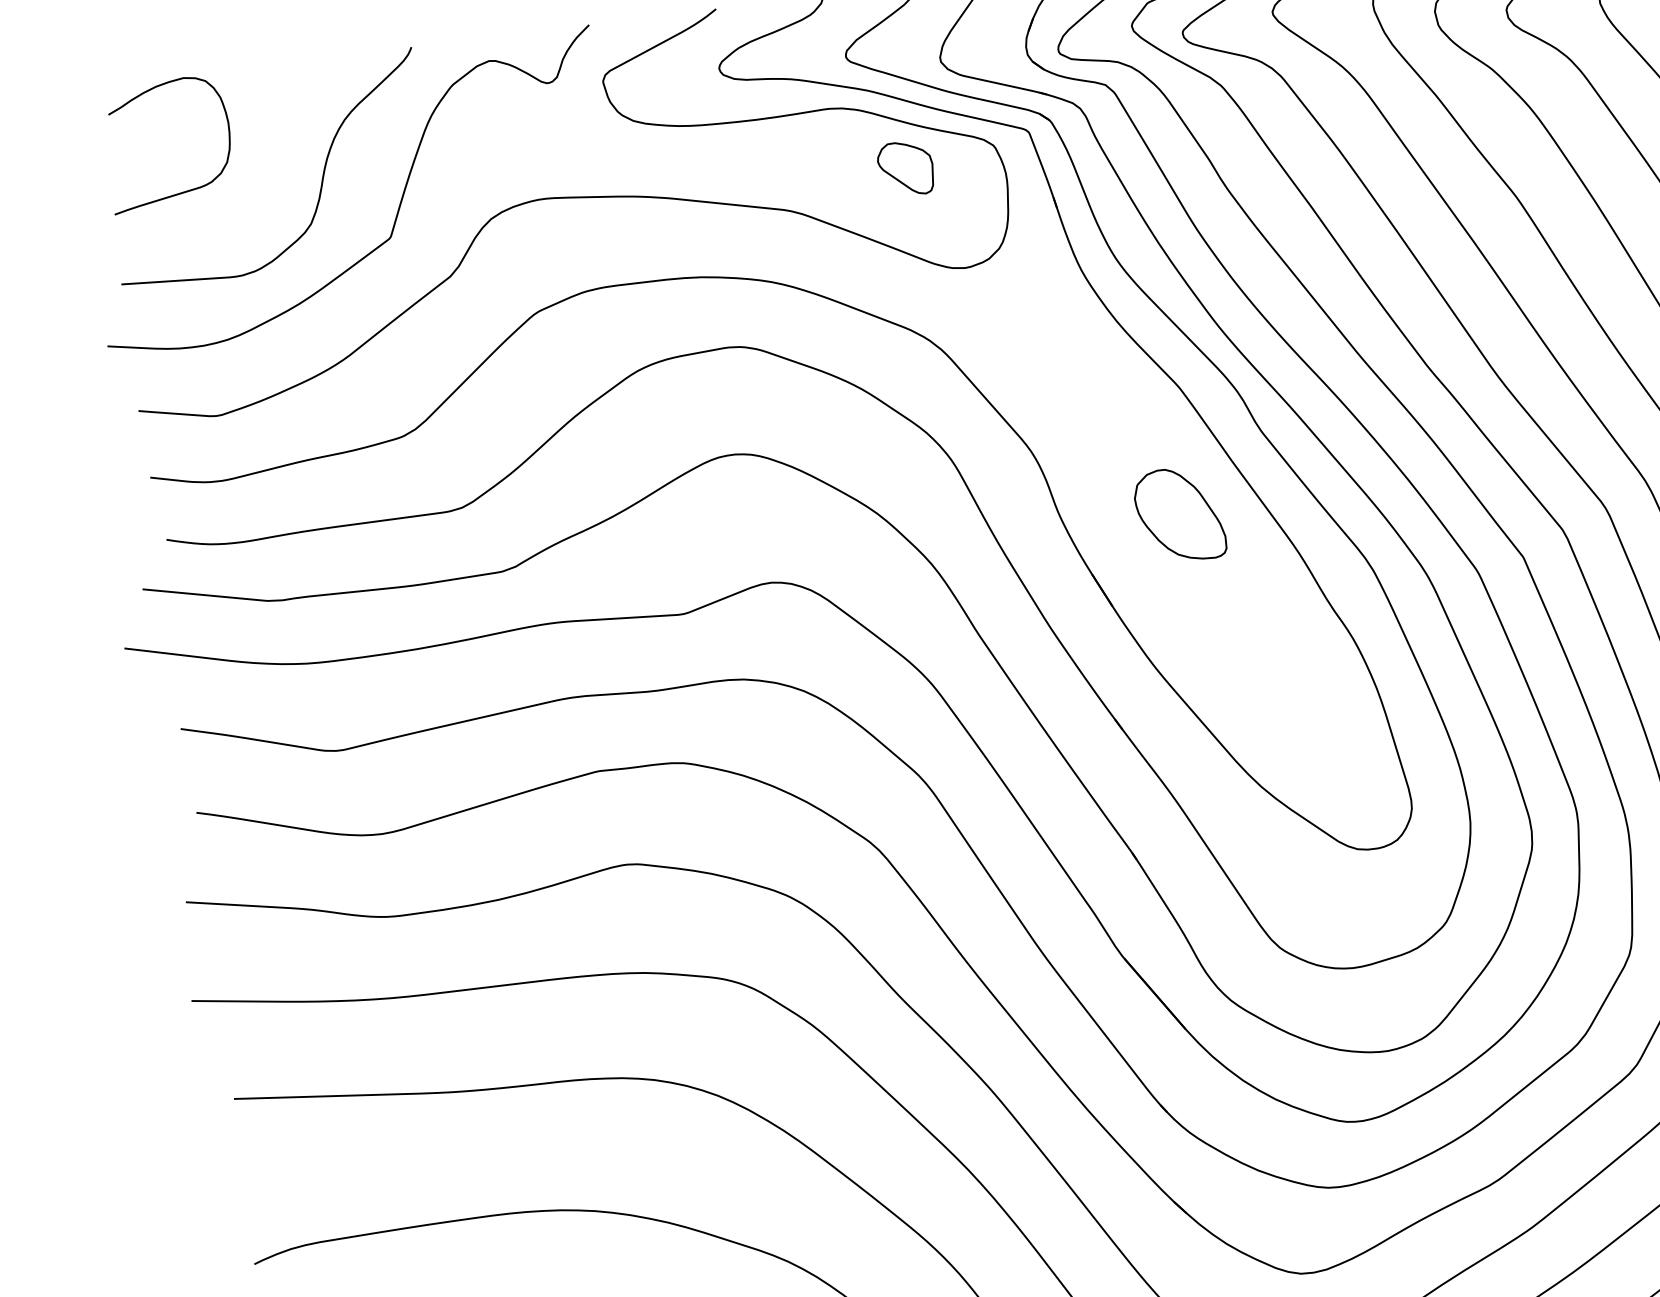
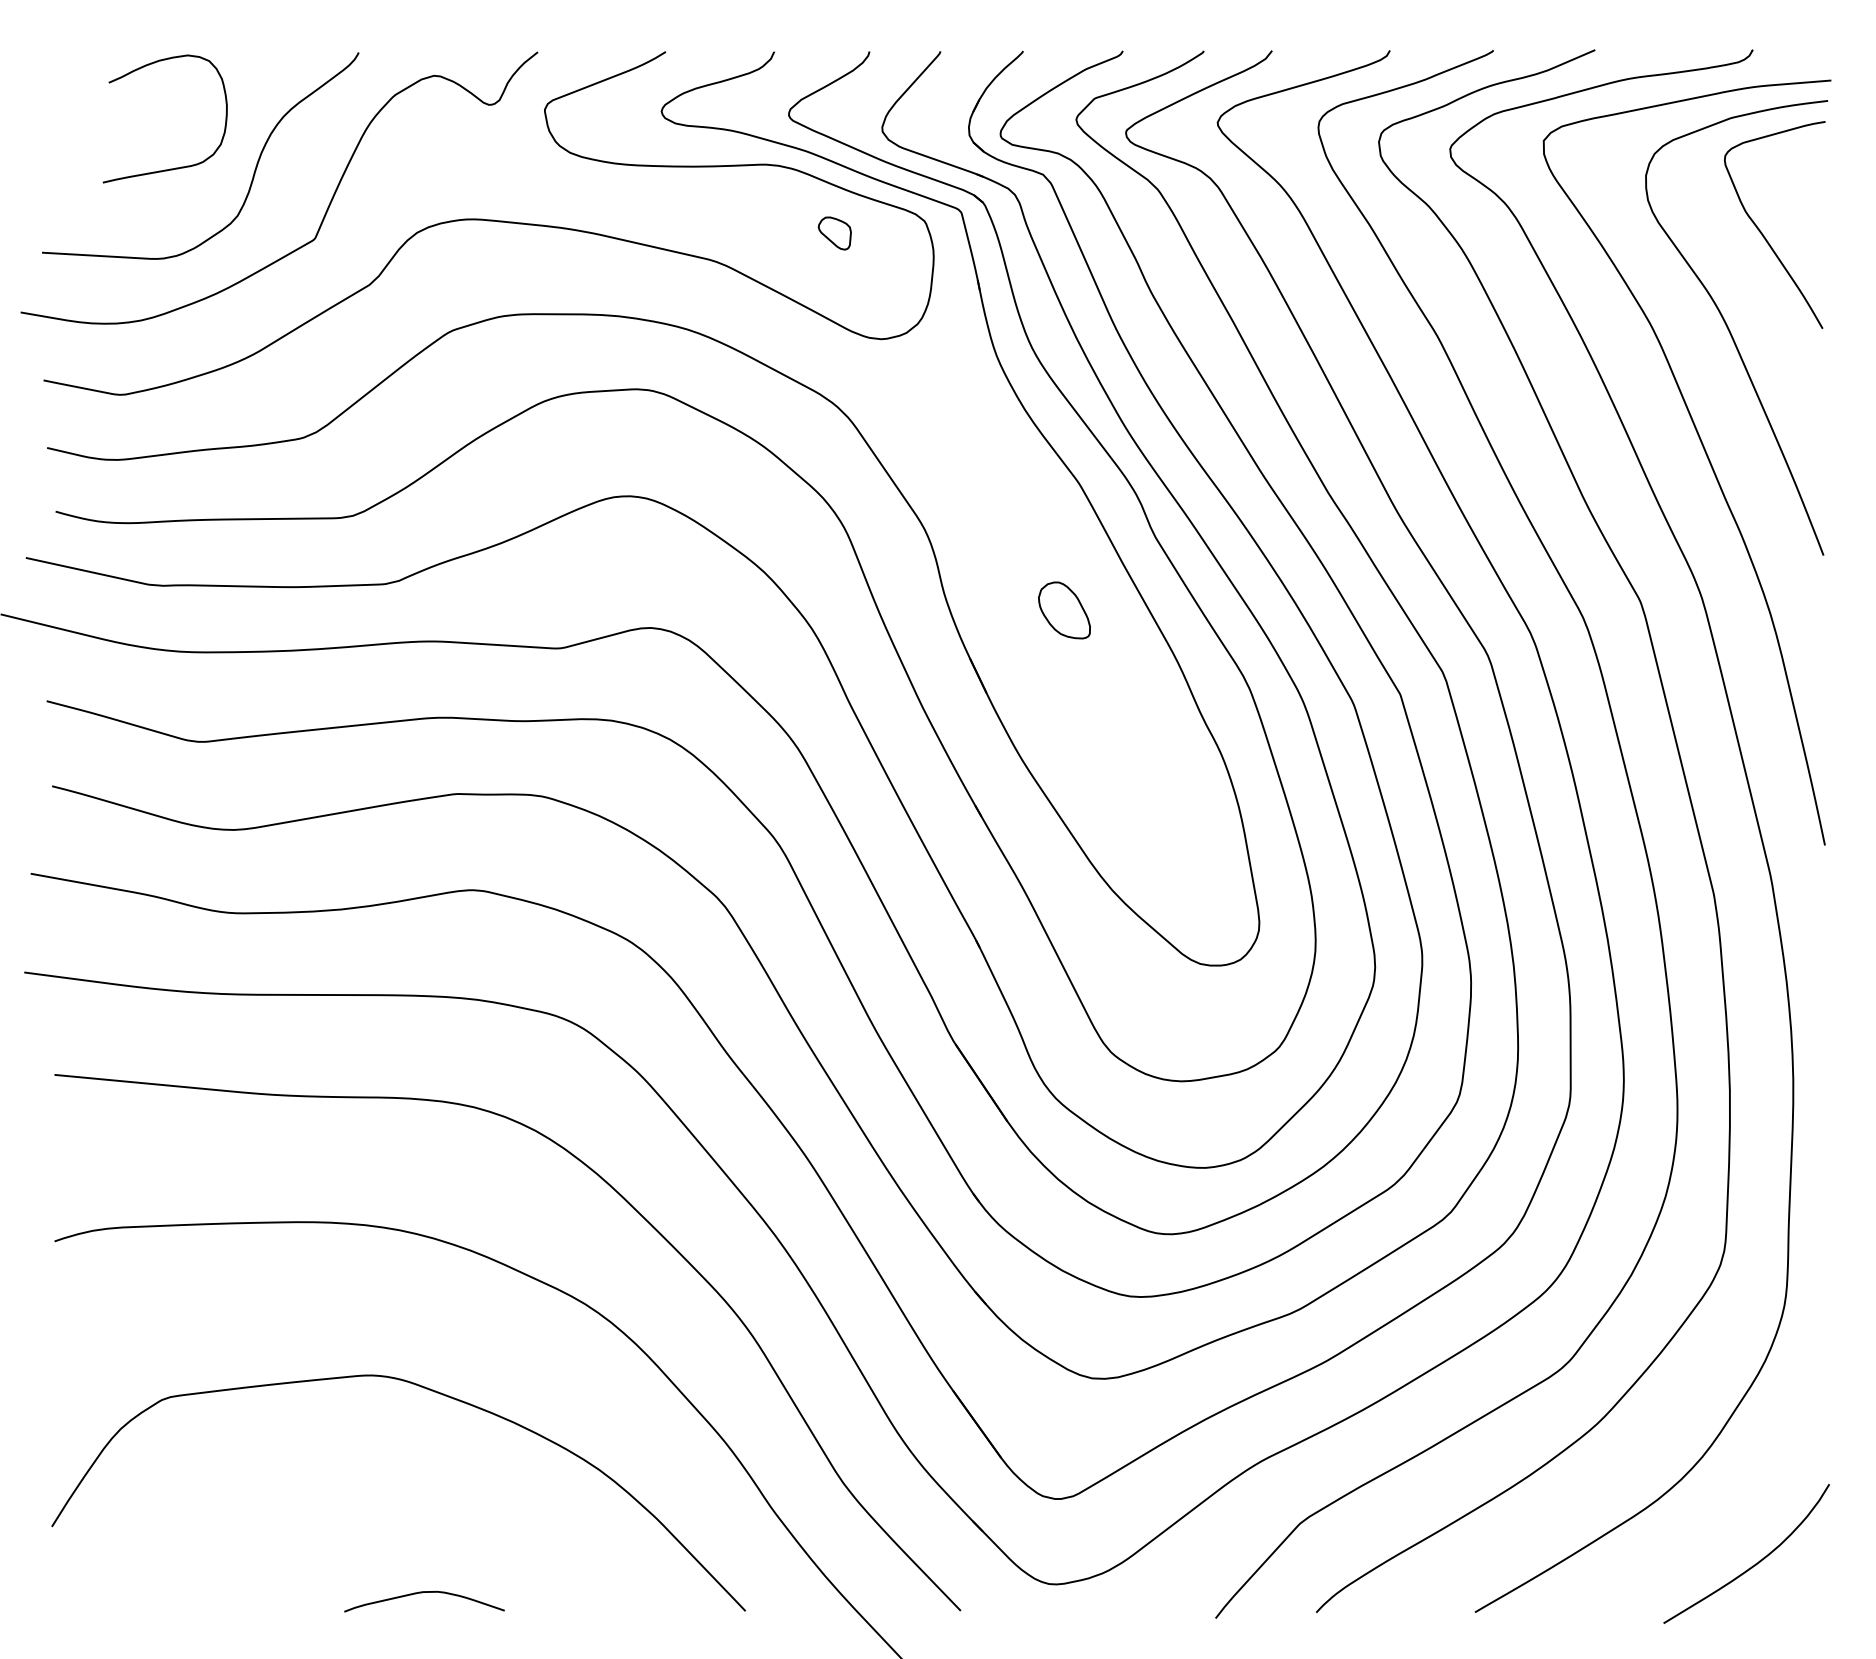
part: (905, 168) -> (834, 233), size x0.6
curve: (184, 190) -> (175, 167), moved
part: (1179, 514) -> (1064, 610), size x0.6

